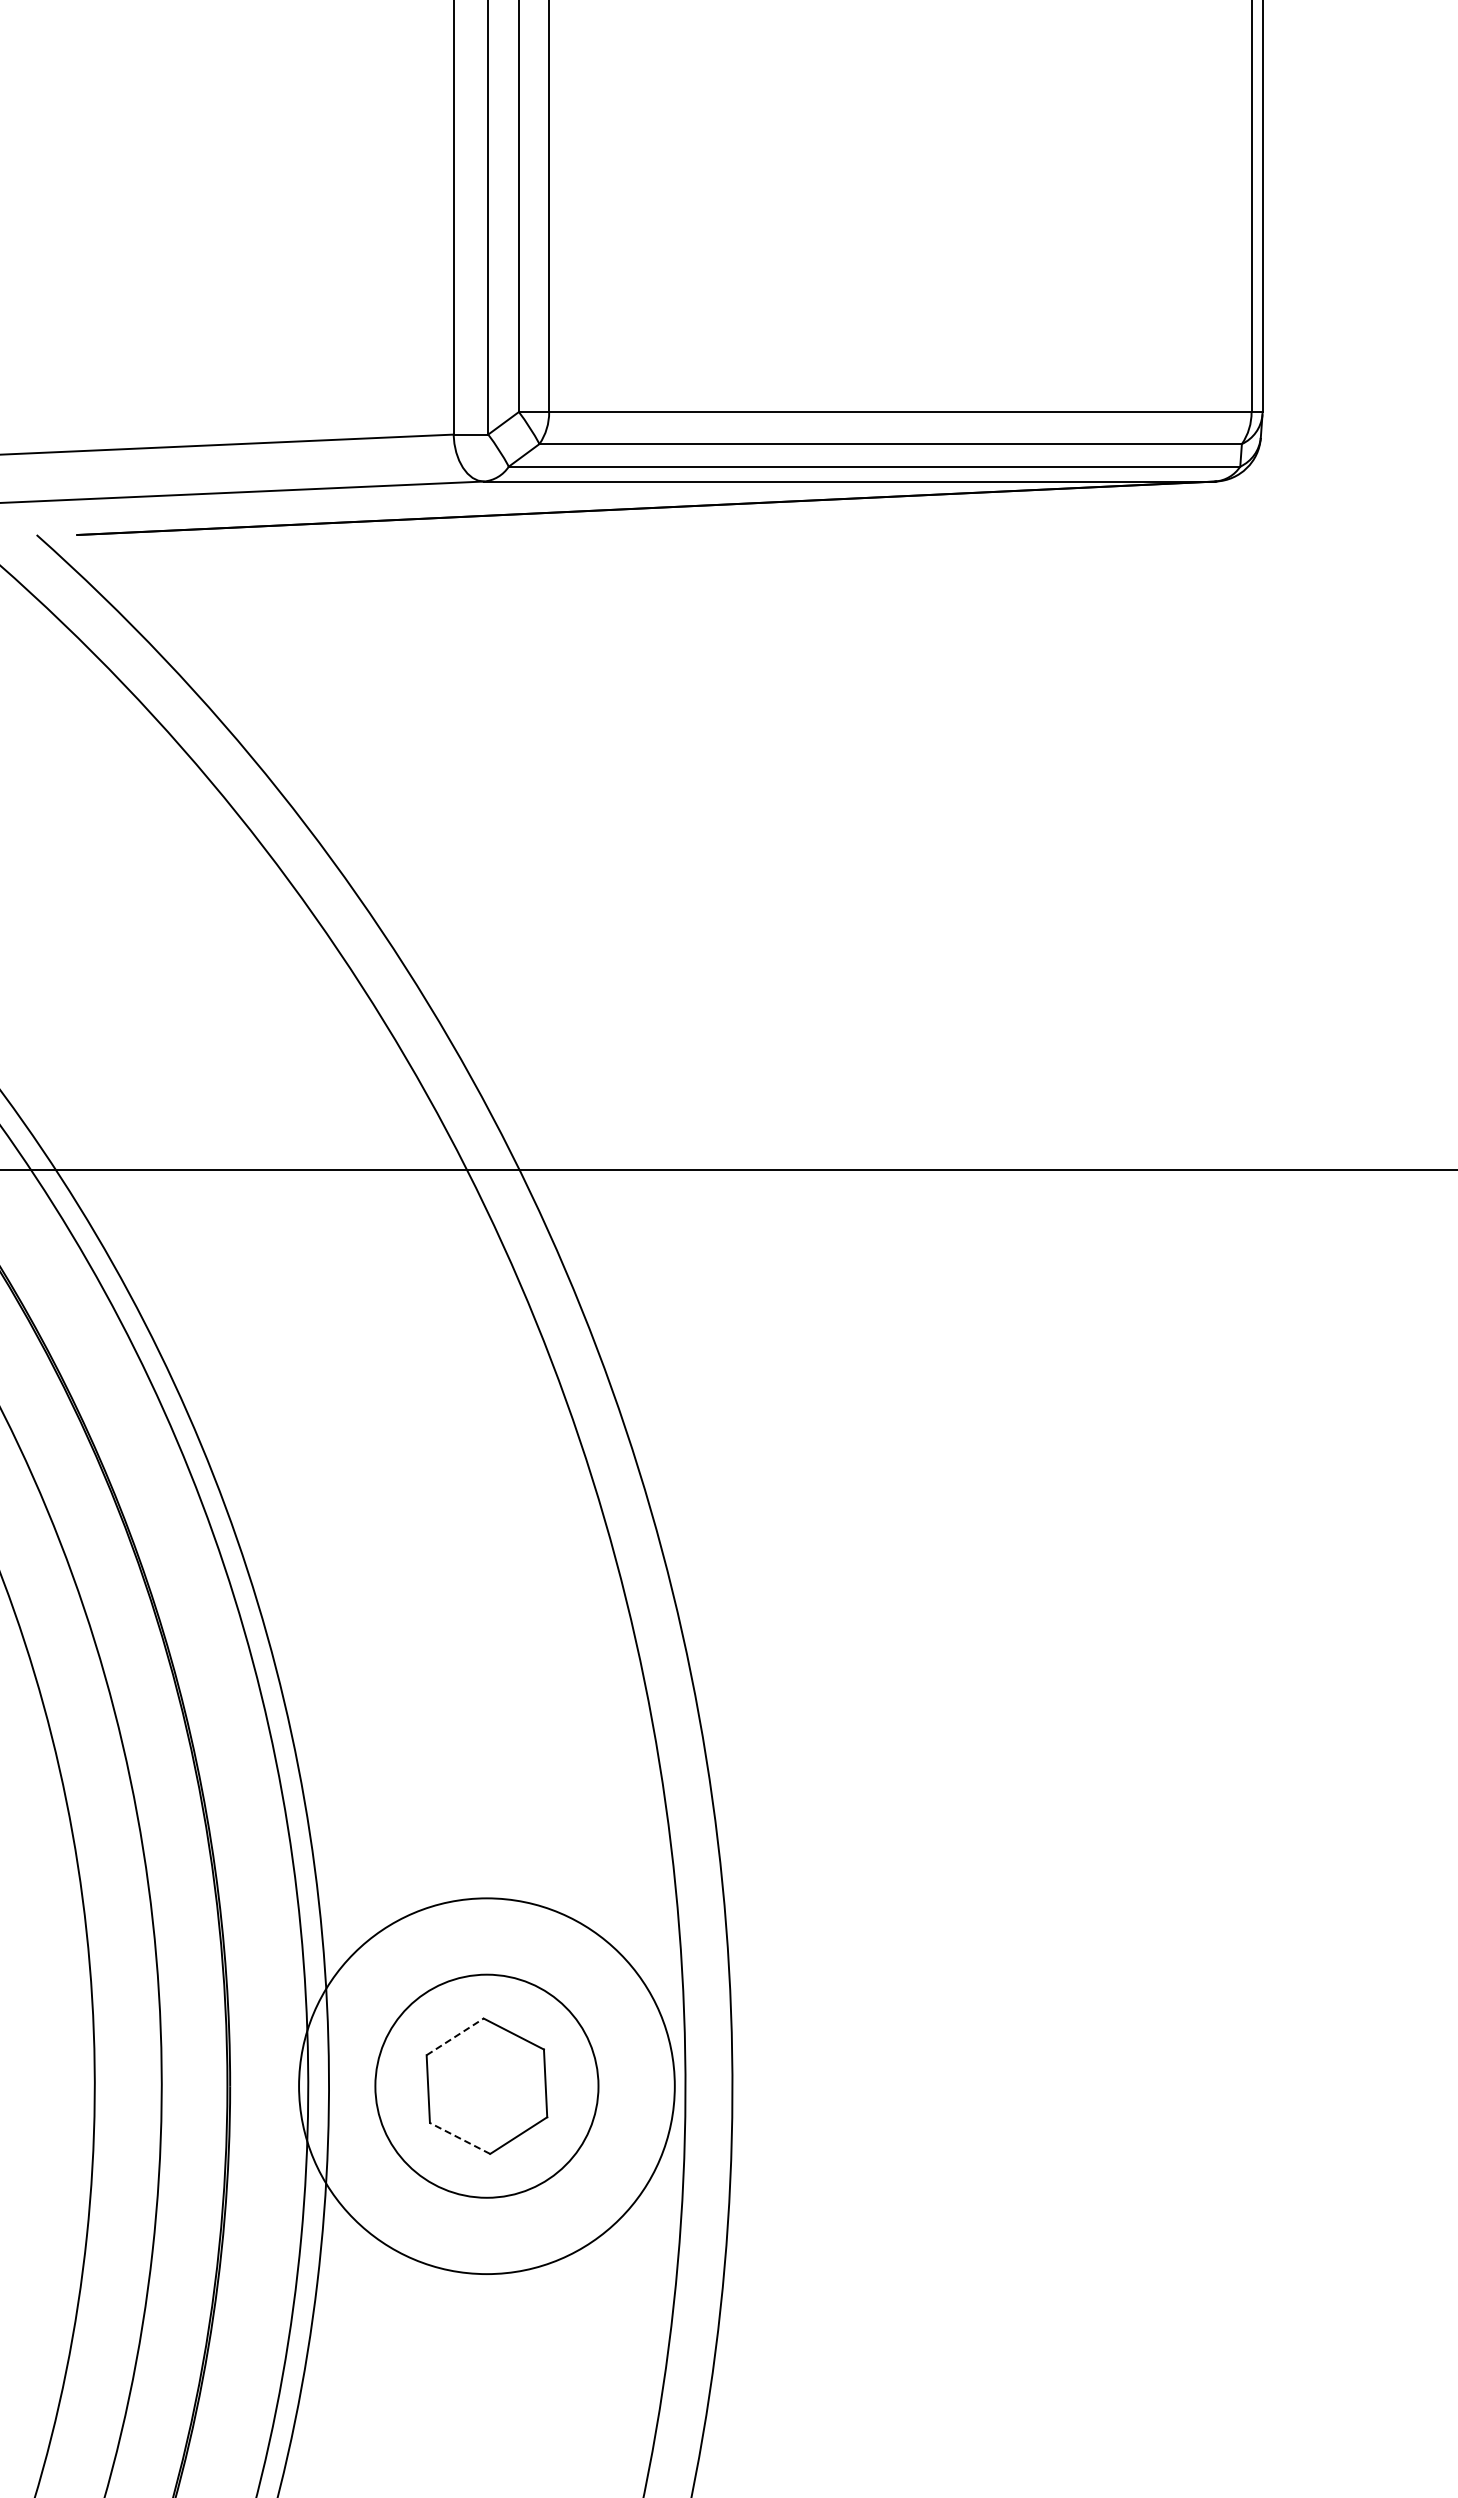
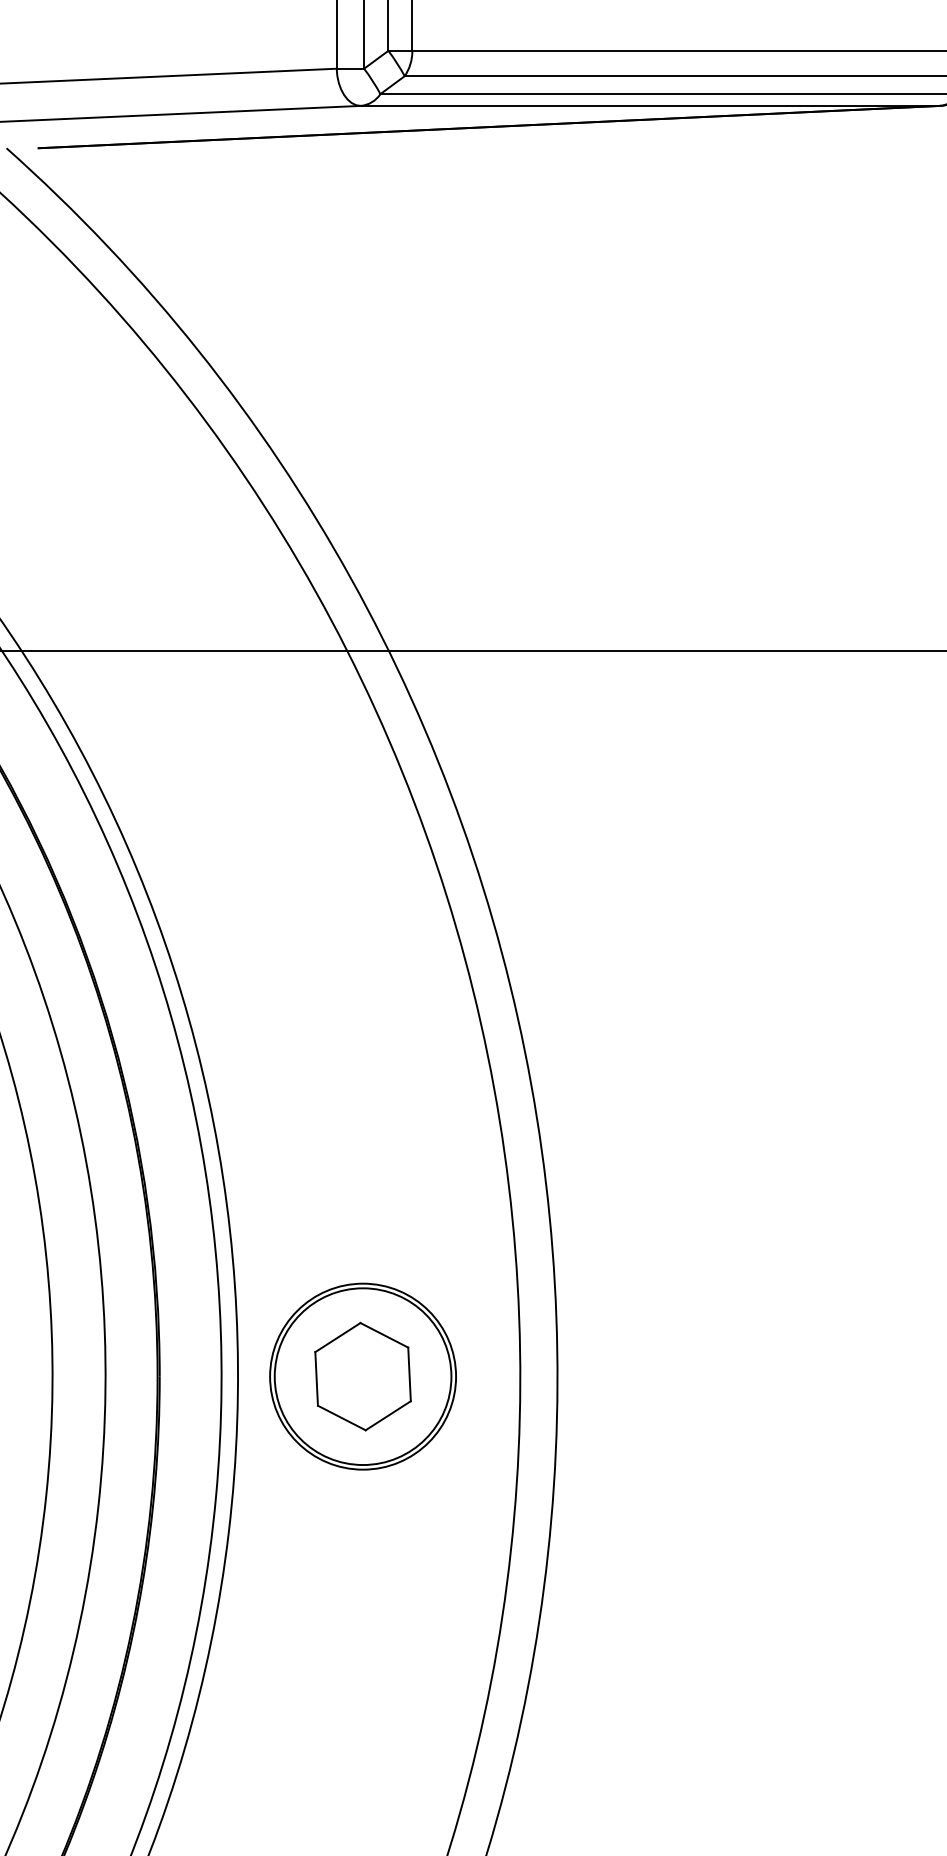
line: (455, 2036) -> (338, 1337), dashed -> solid
circle: (486, 2085) -> (362, 1376), size x0.62
line: (460, 2138) -> (342, 1418), dashed -> solid

